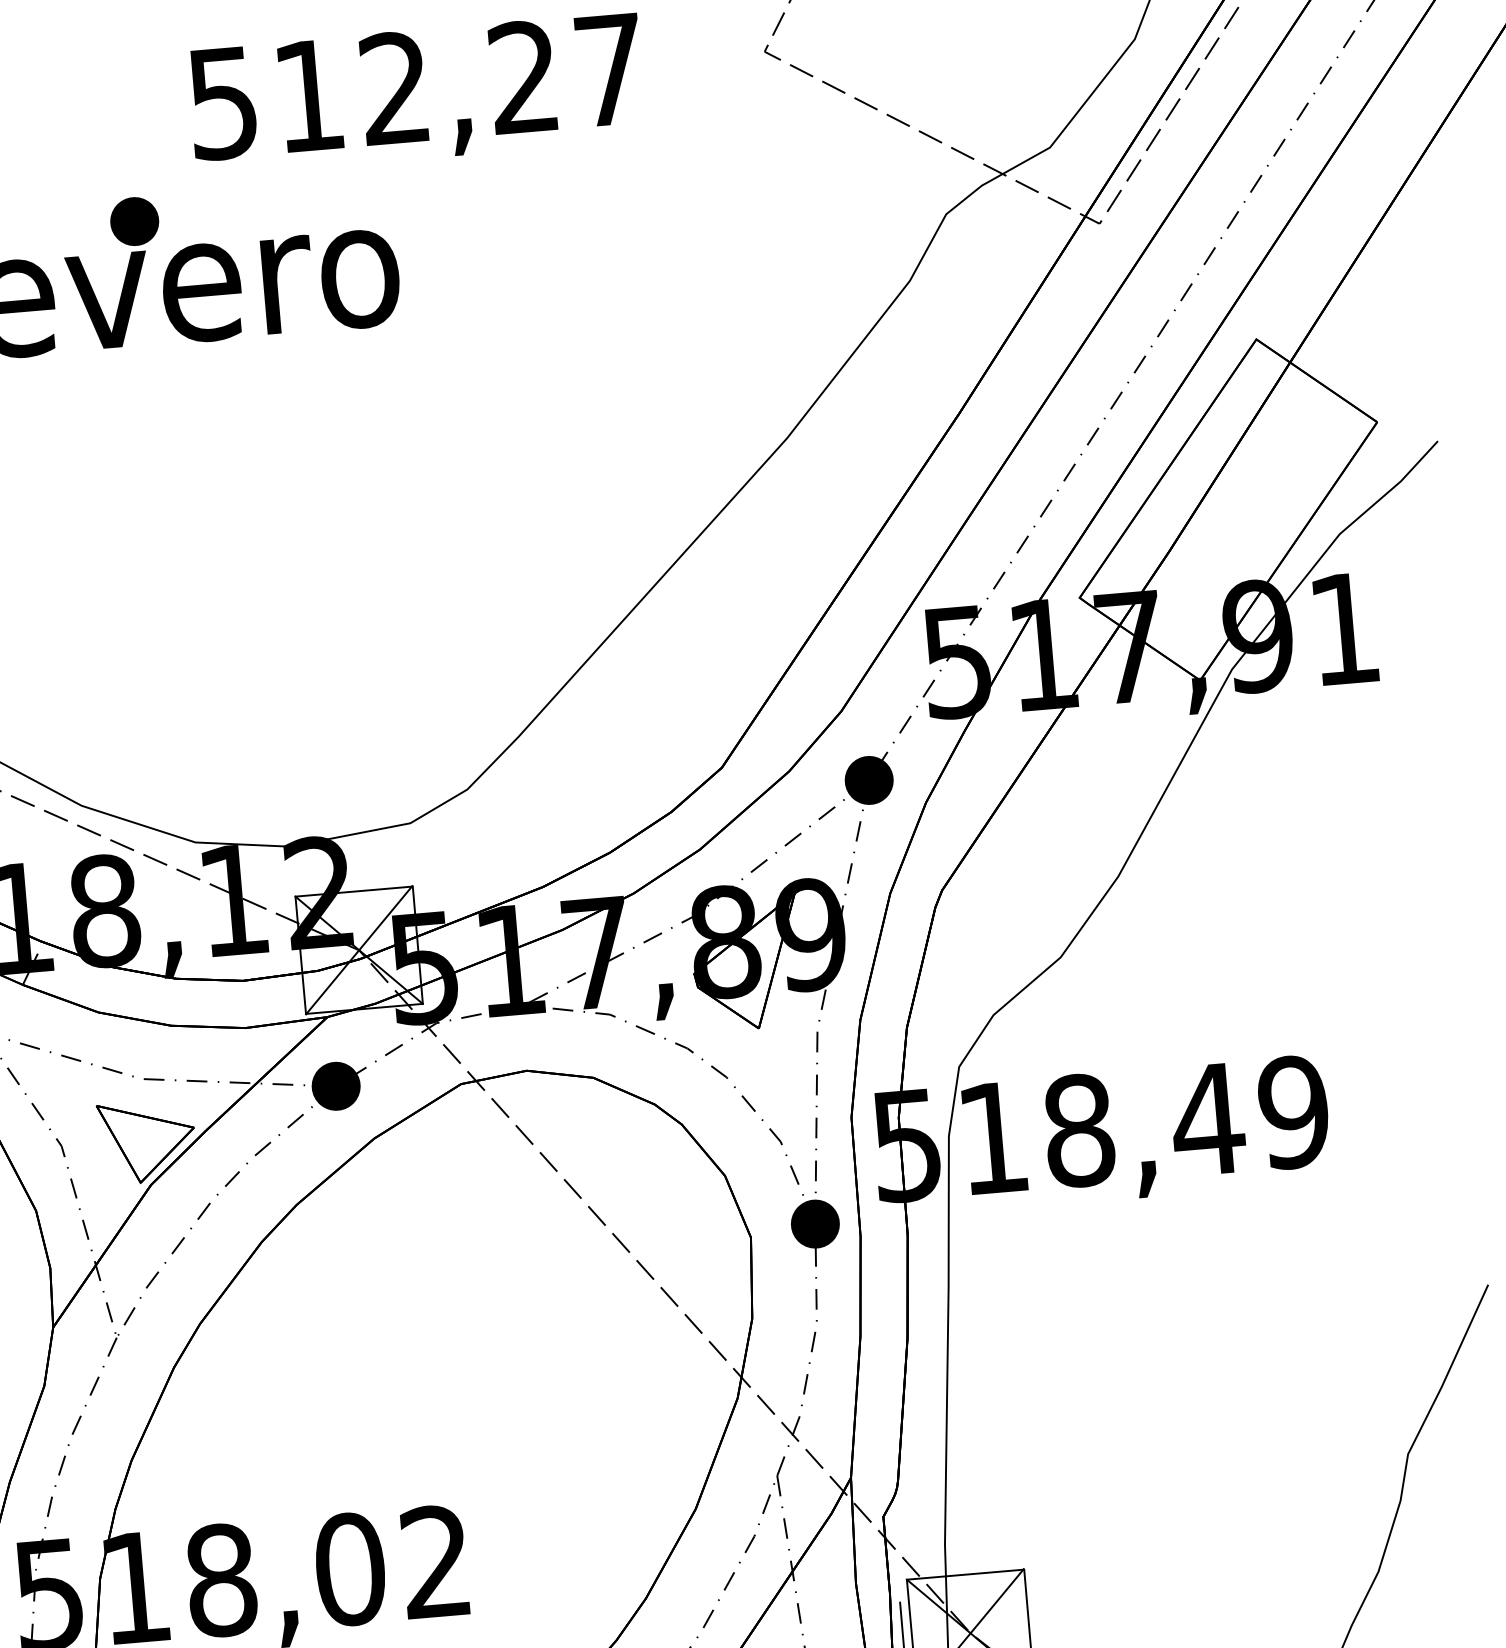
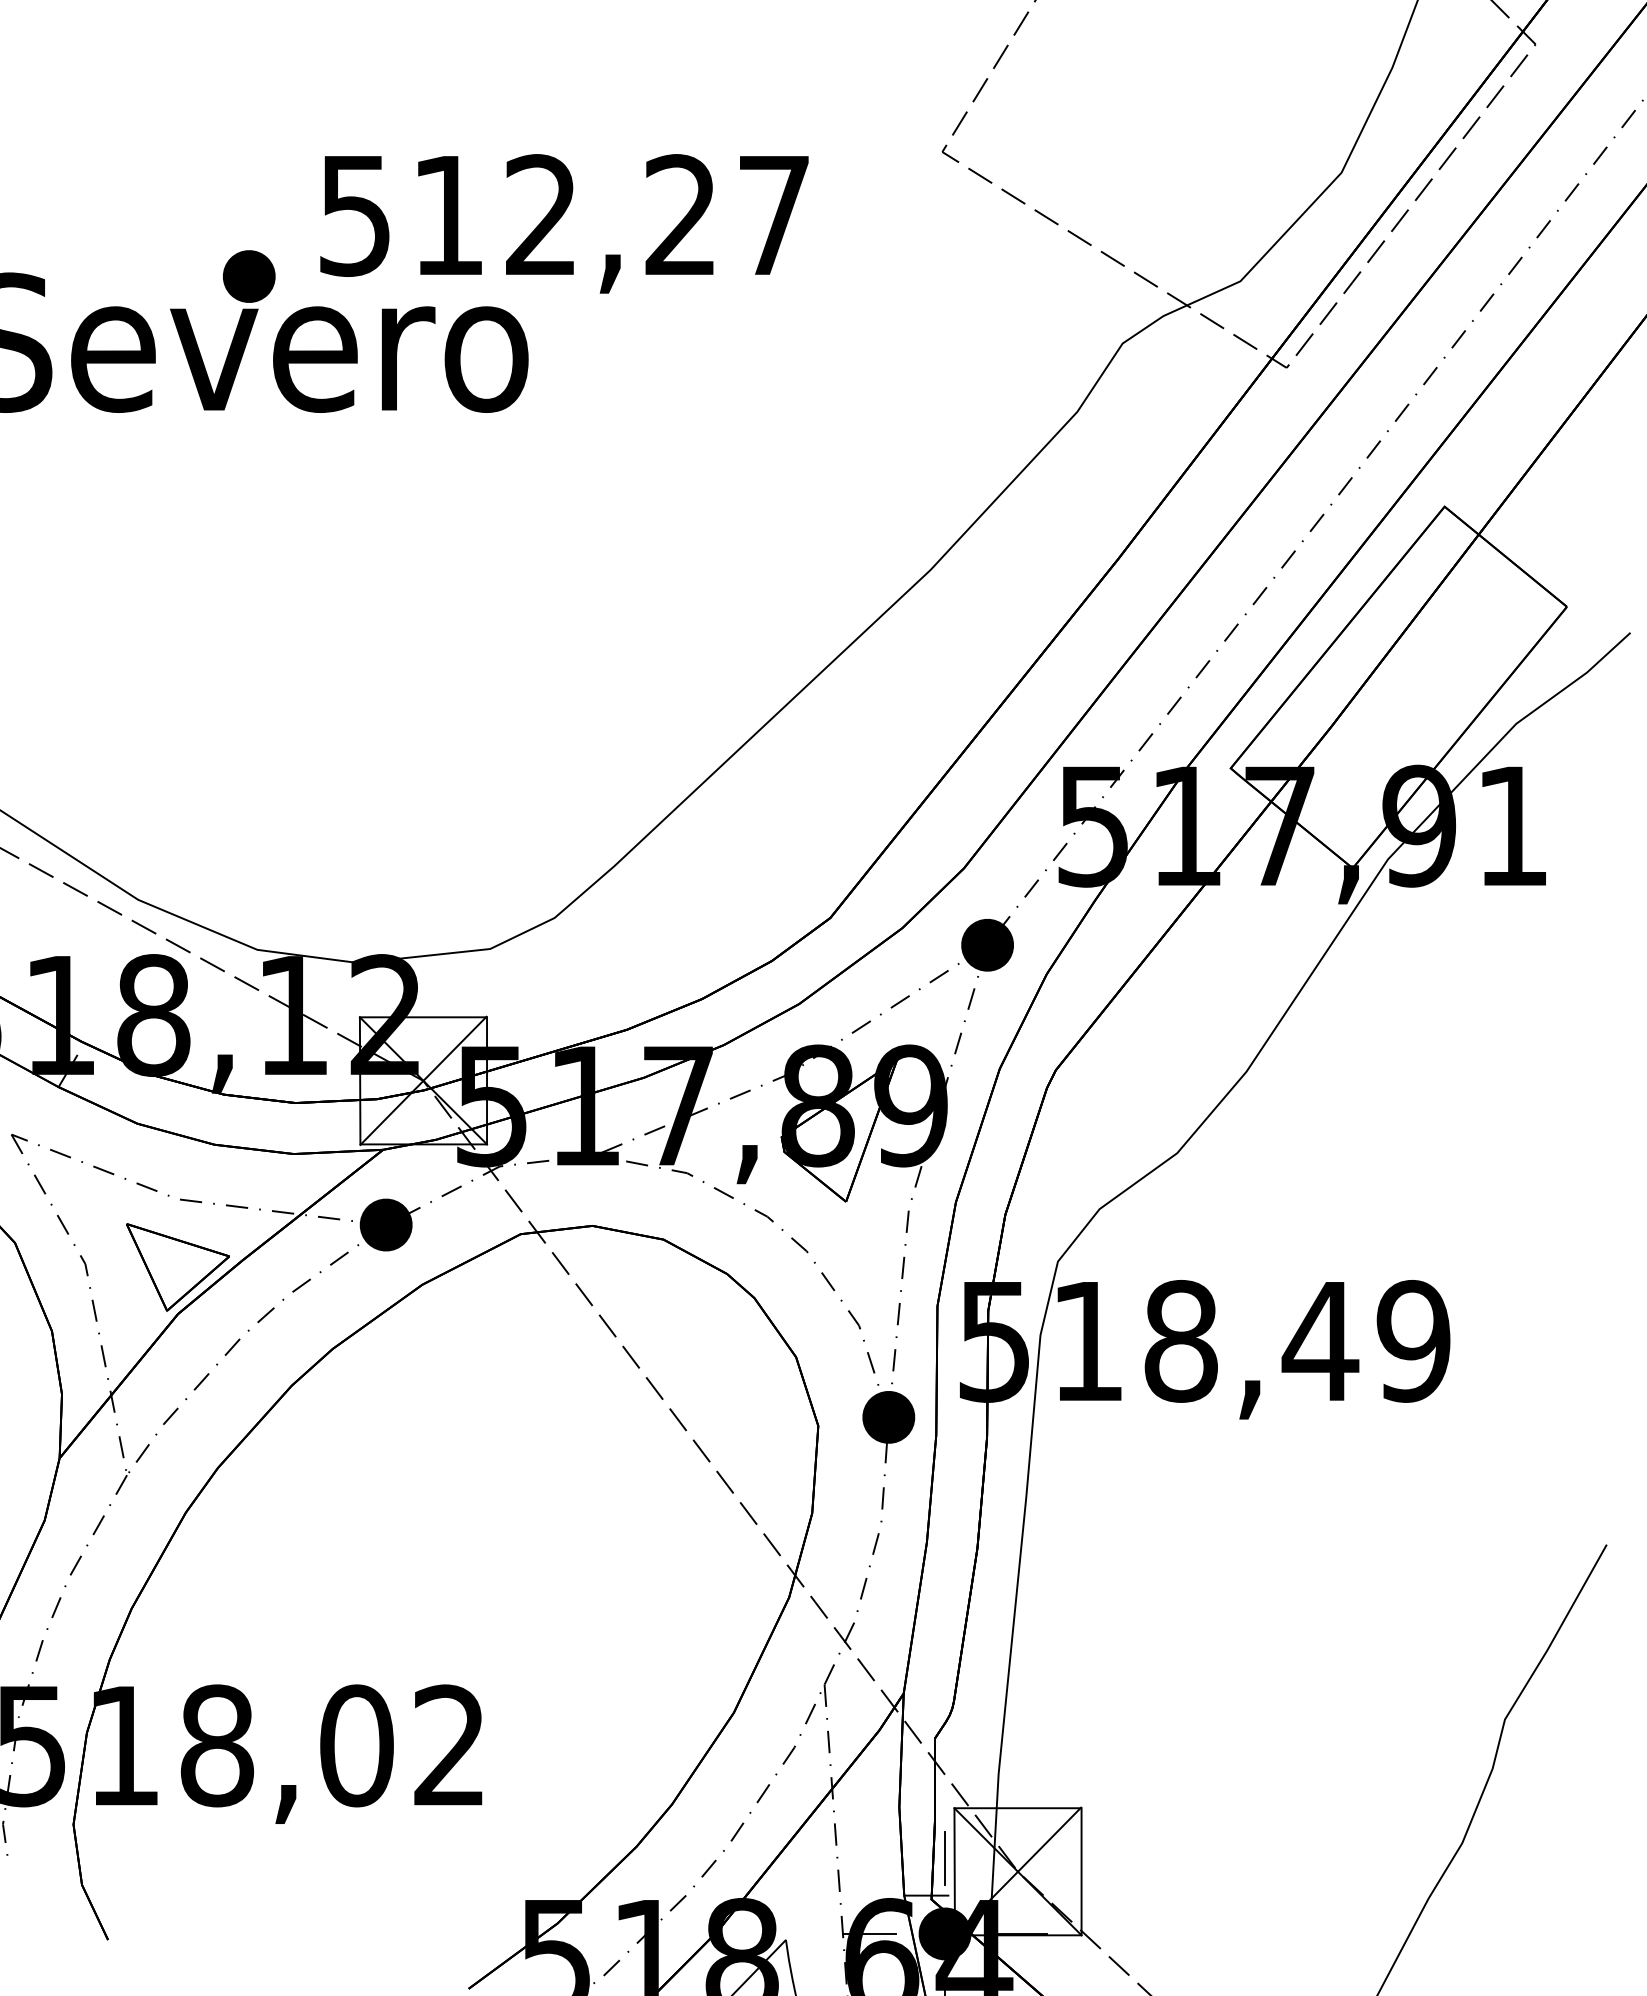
text: (416, 94) -> (564, 223), moved

